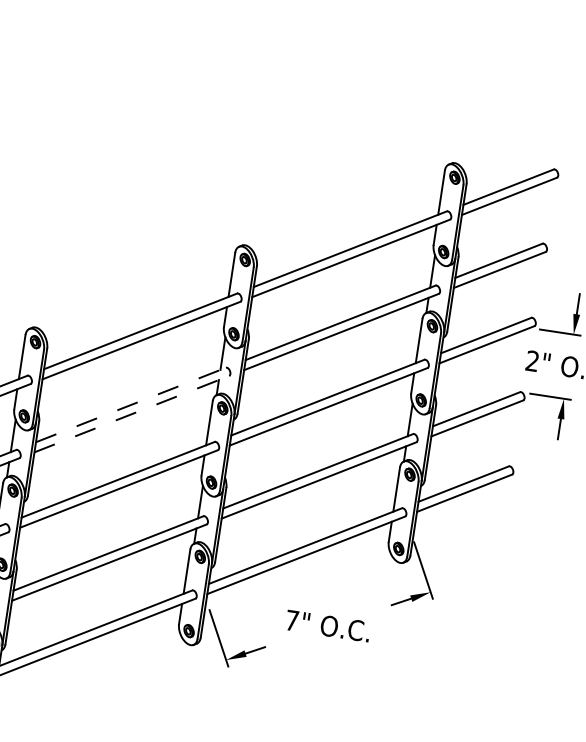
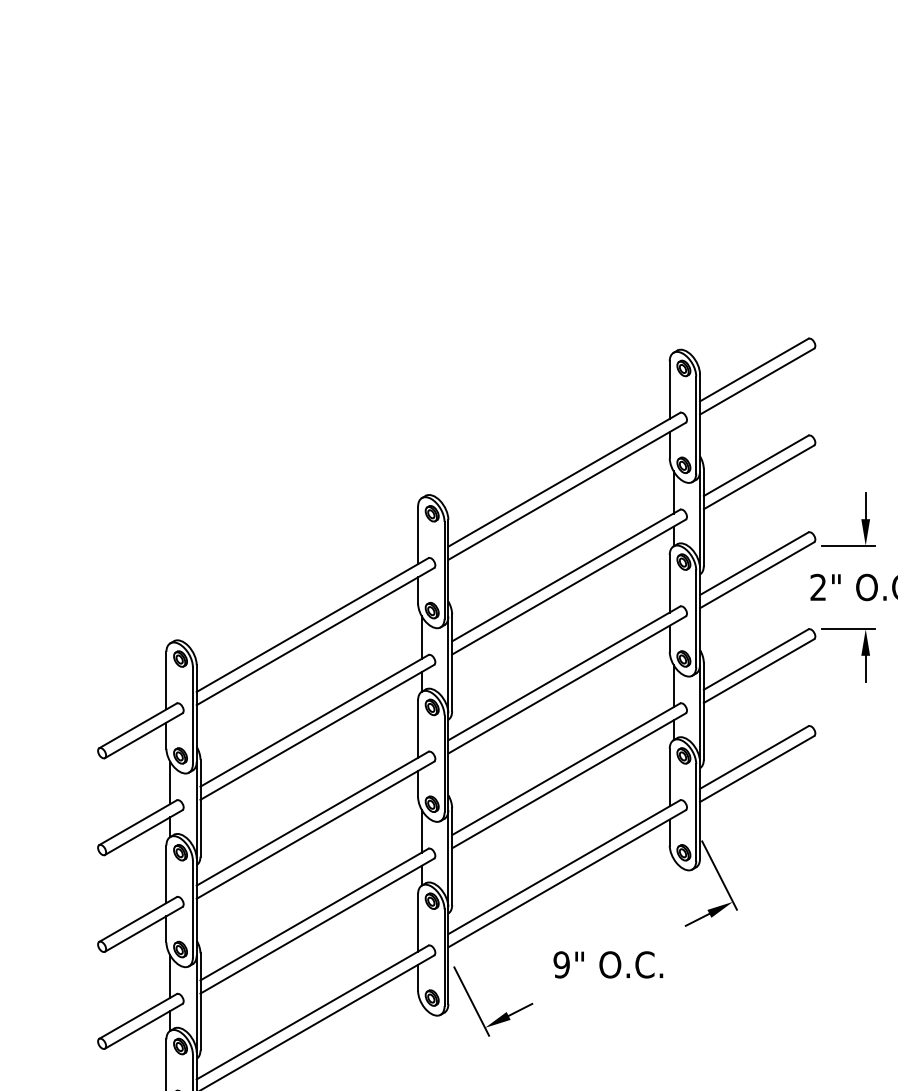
line: (131, 404) -> (314, 720), dashed -> solid
line: (131, 414) -> (317, 732), dashed -> solid
text: (292, 620) -> (561, 964), 7" -> 9"

